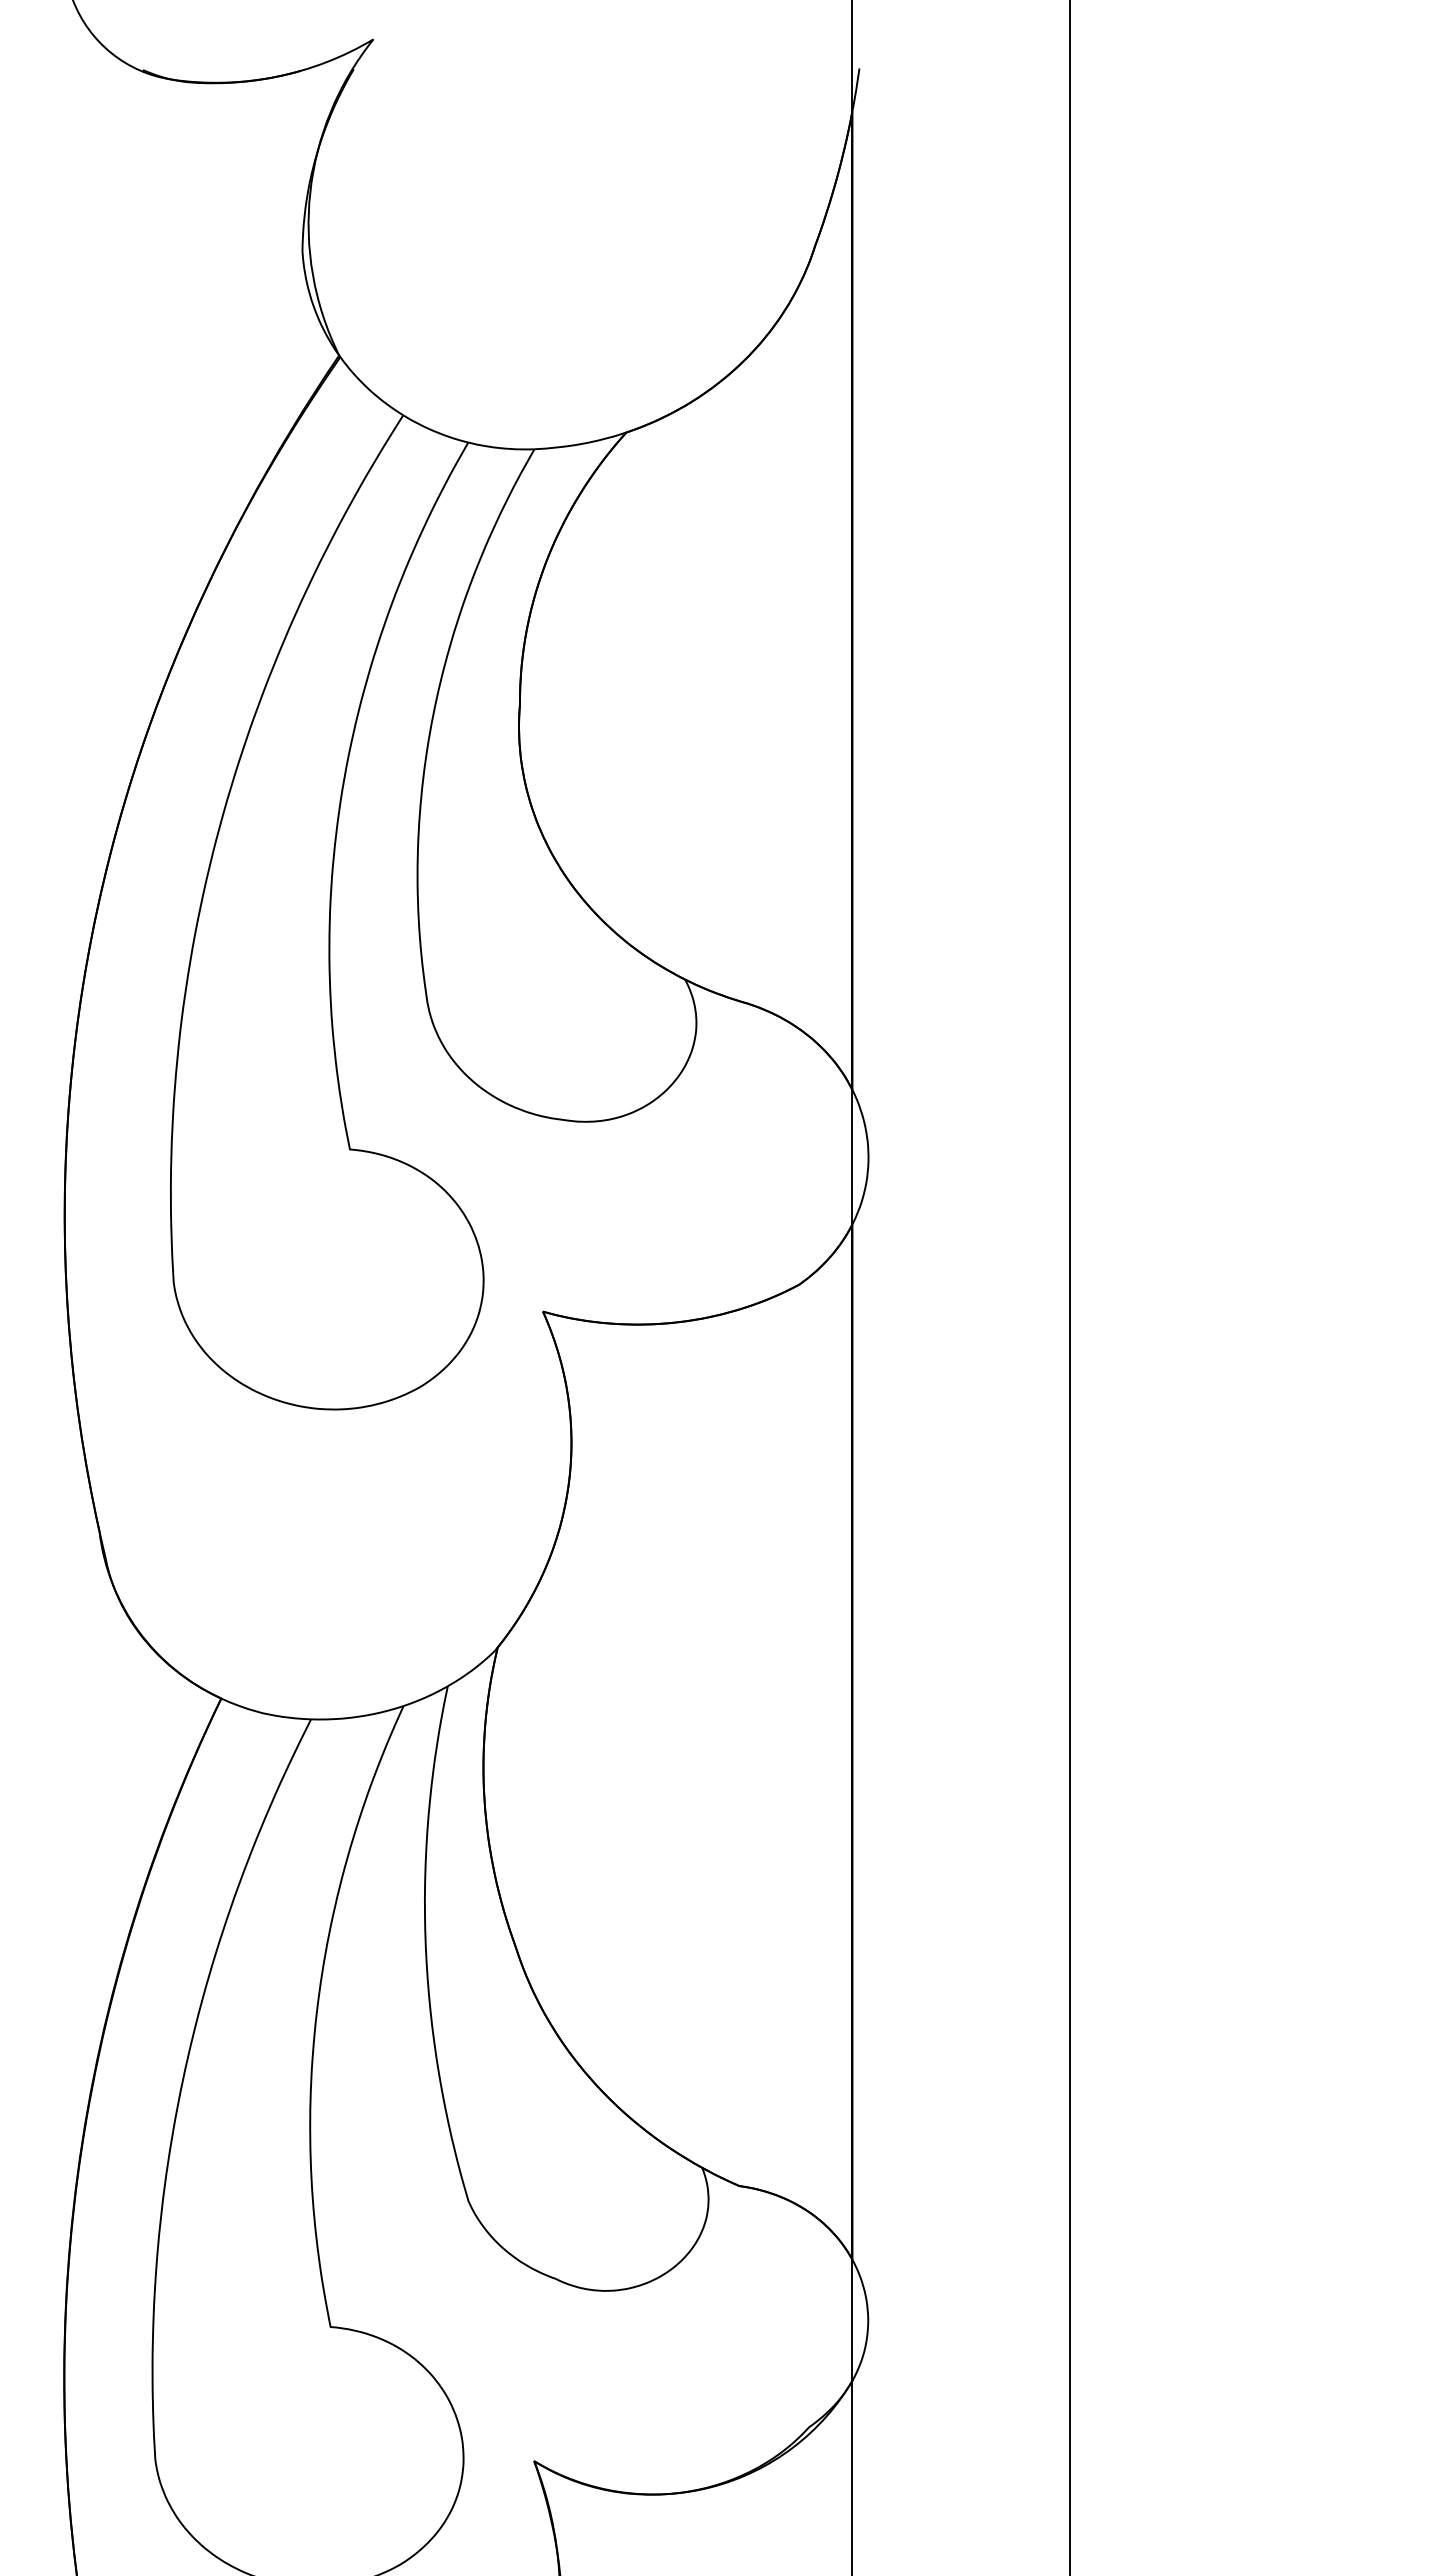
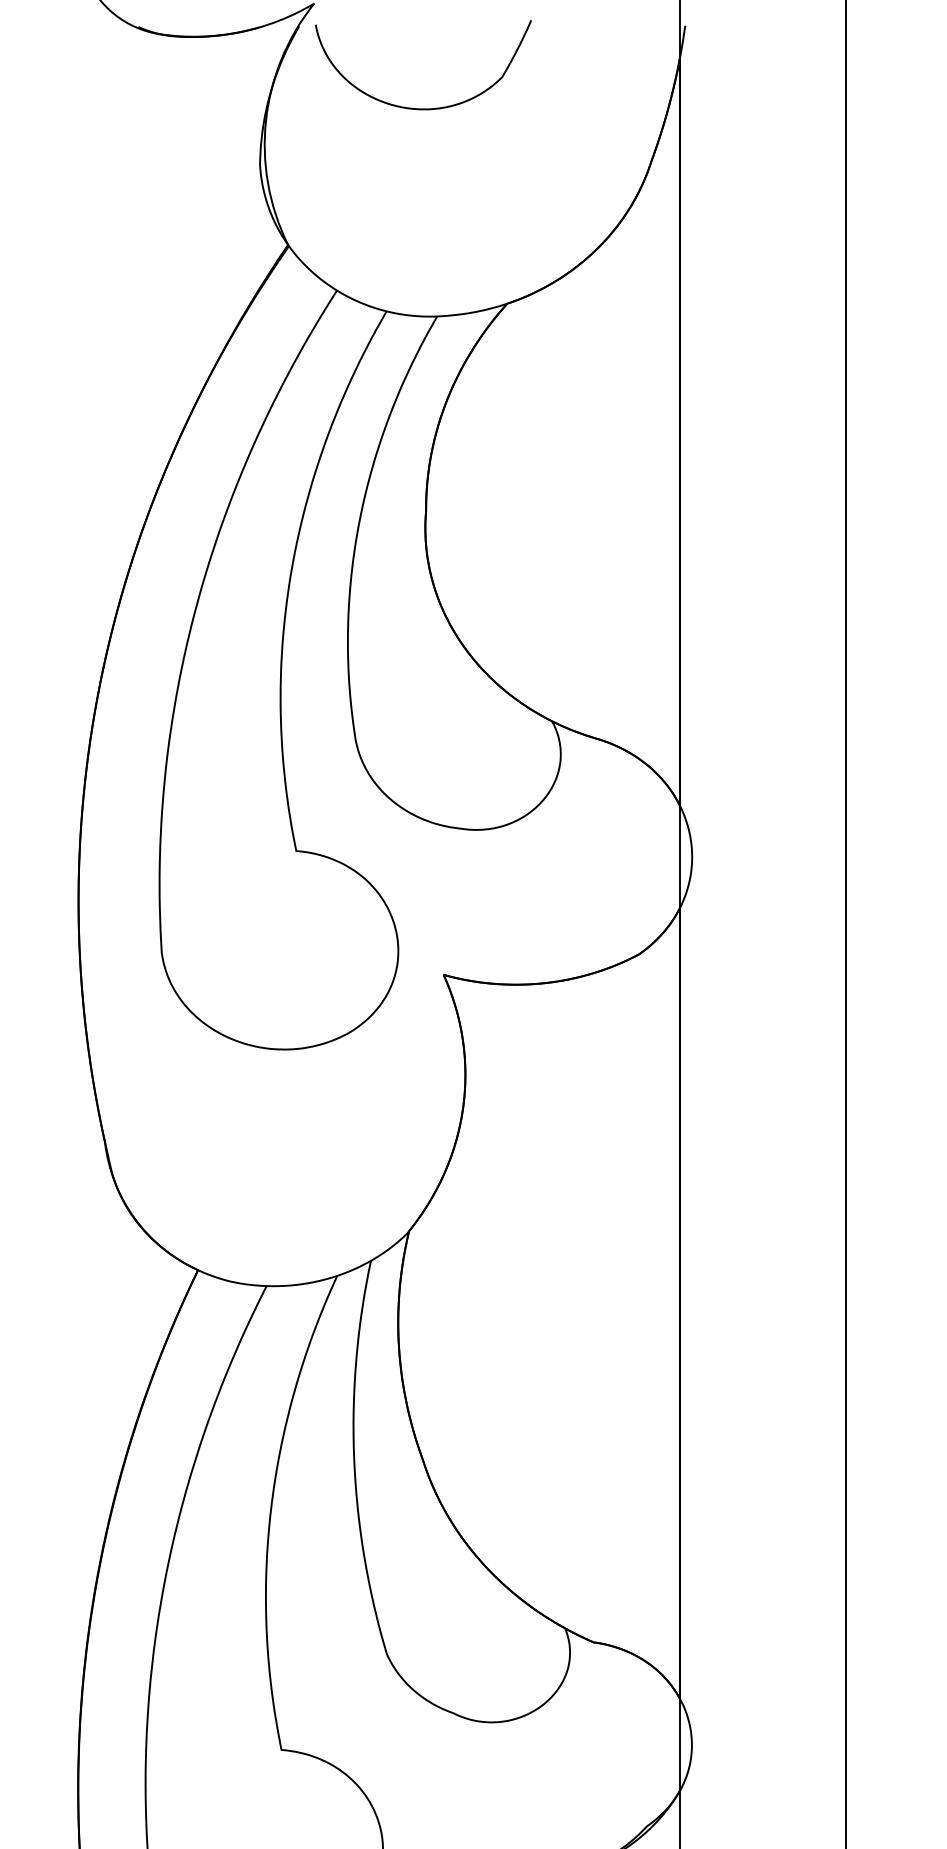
curve: (510, 176) -> (418, 108), added

